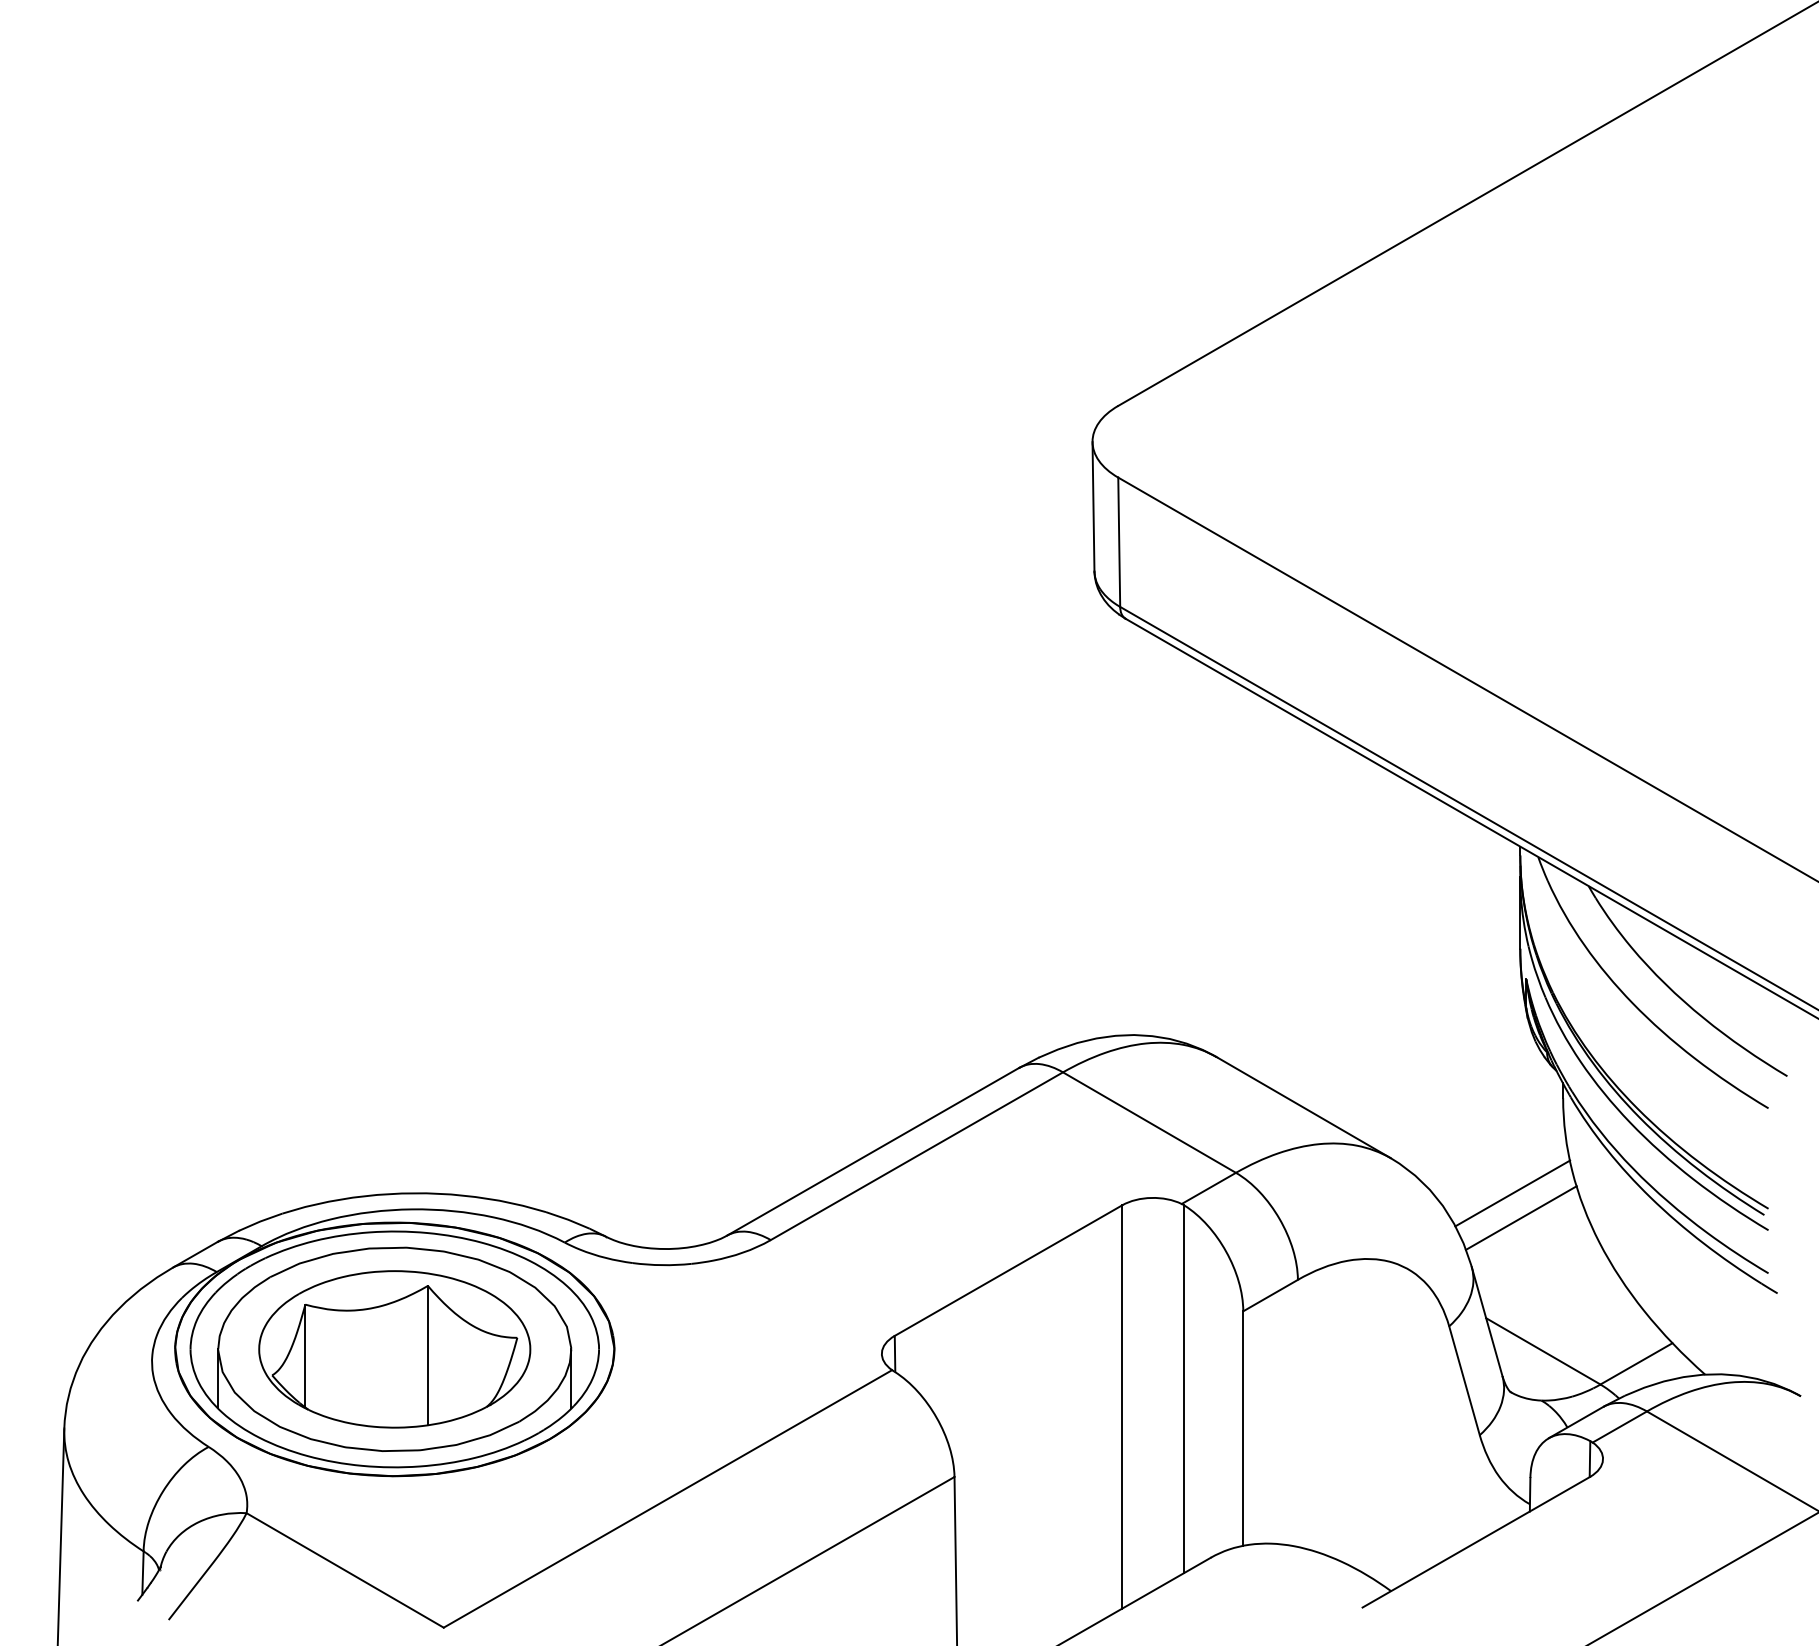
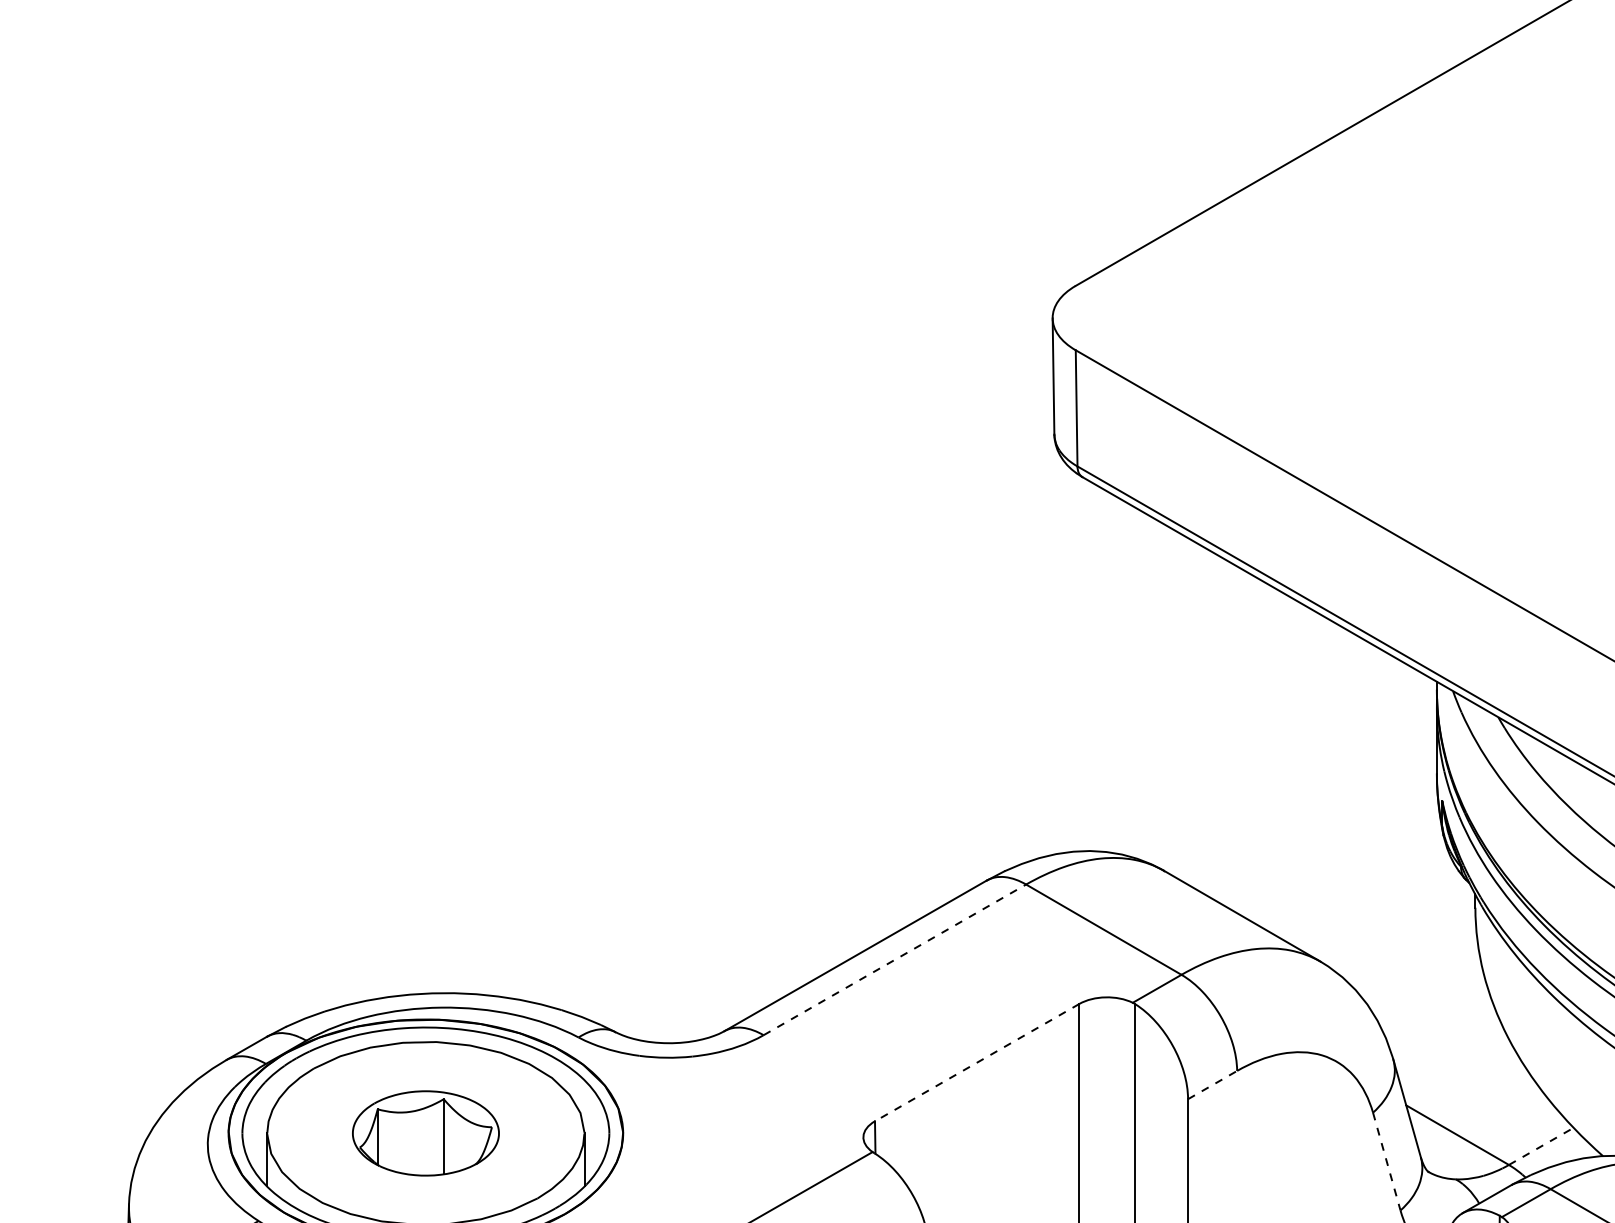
line: (917, 1155) -> (895, 959), solid -> dashed
line: (1512, 1193) -> (1429, 993), removed
line: (1520, 1217) -> (1437, 1014), removed
line: (1008, 1270) -> (977, 1062), solid -> dashed
line: (1270, 1295) -> (1212, 1084), solid -> dashed
part: (394, 1349) -> (425, 1133), size x0.6
line: (1636, 1363) -> (1541, 1146), solid -> dashed
line: (1464, 1380) -> (1386, 1161), solid -> dashed

